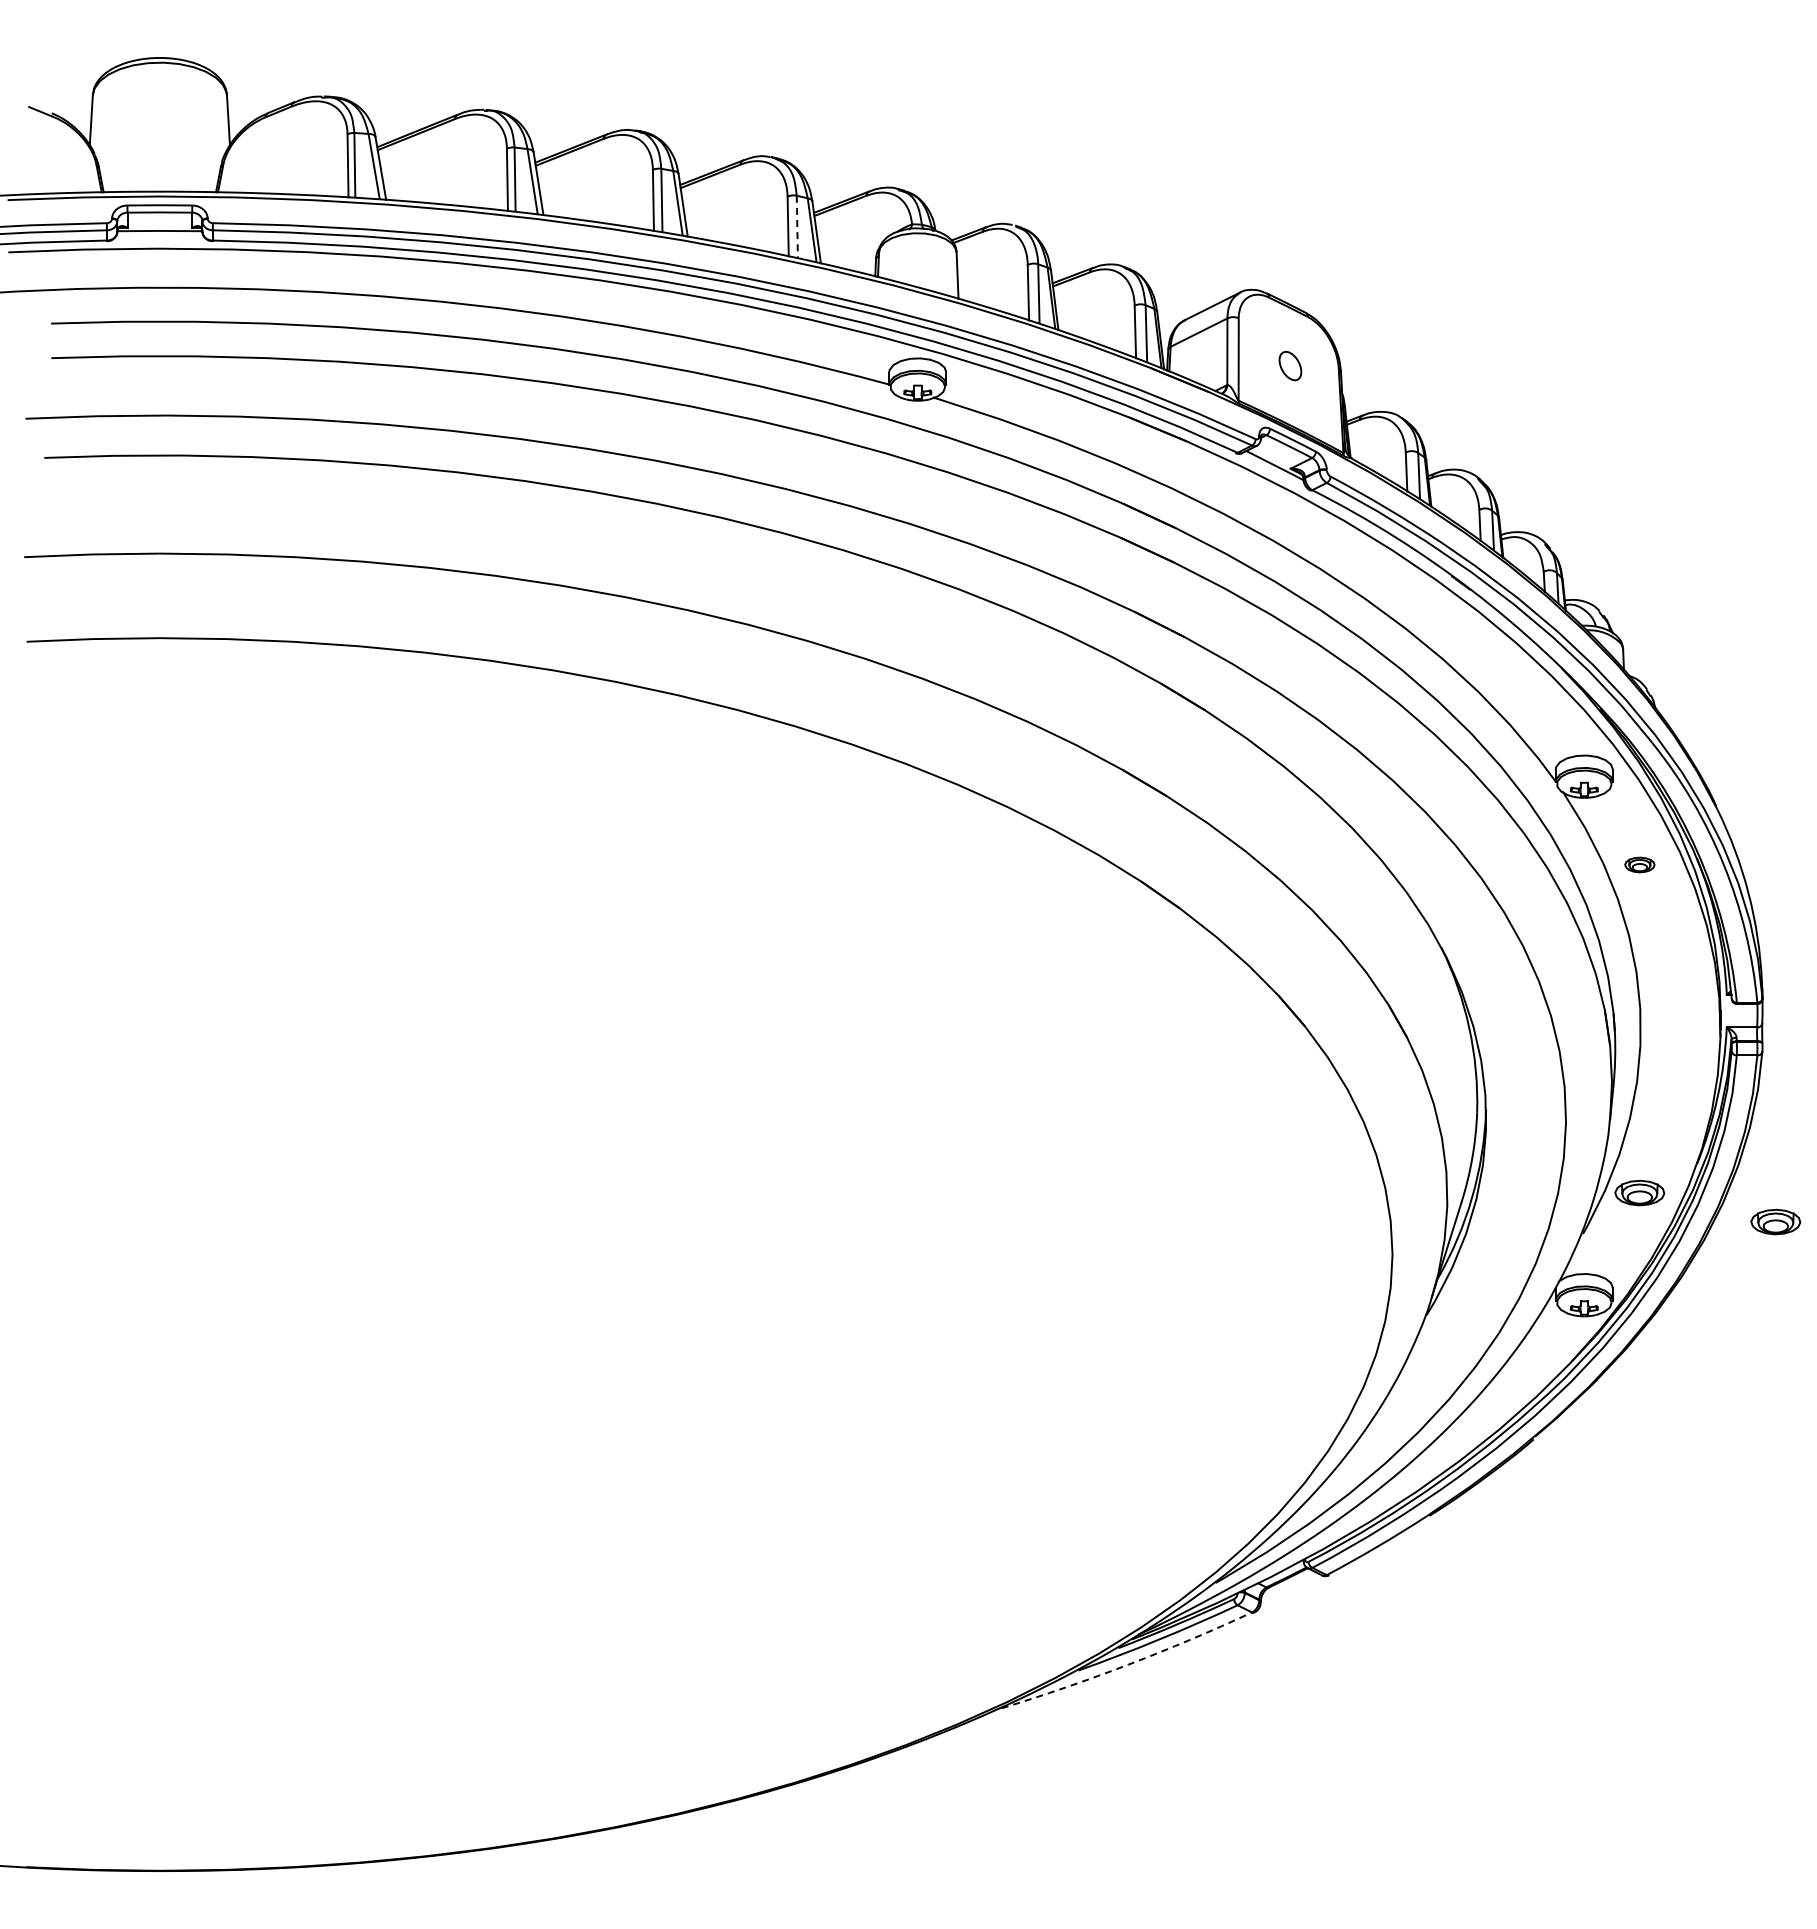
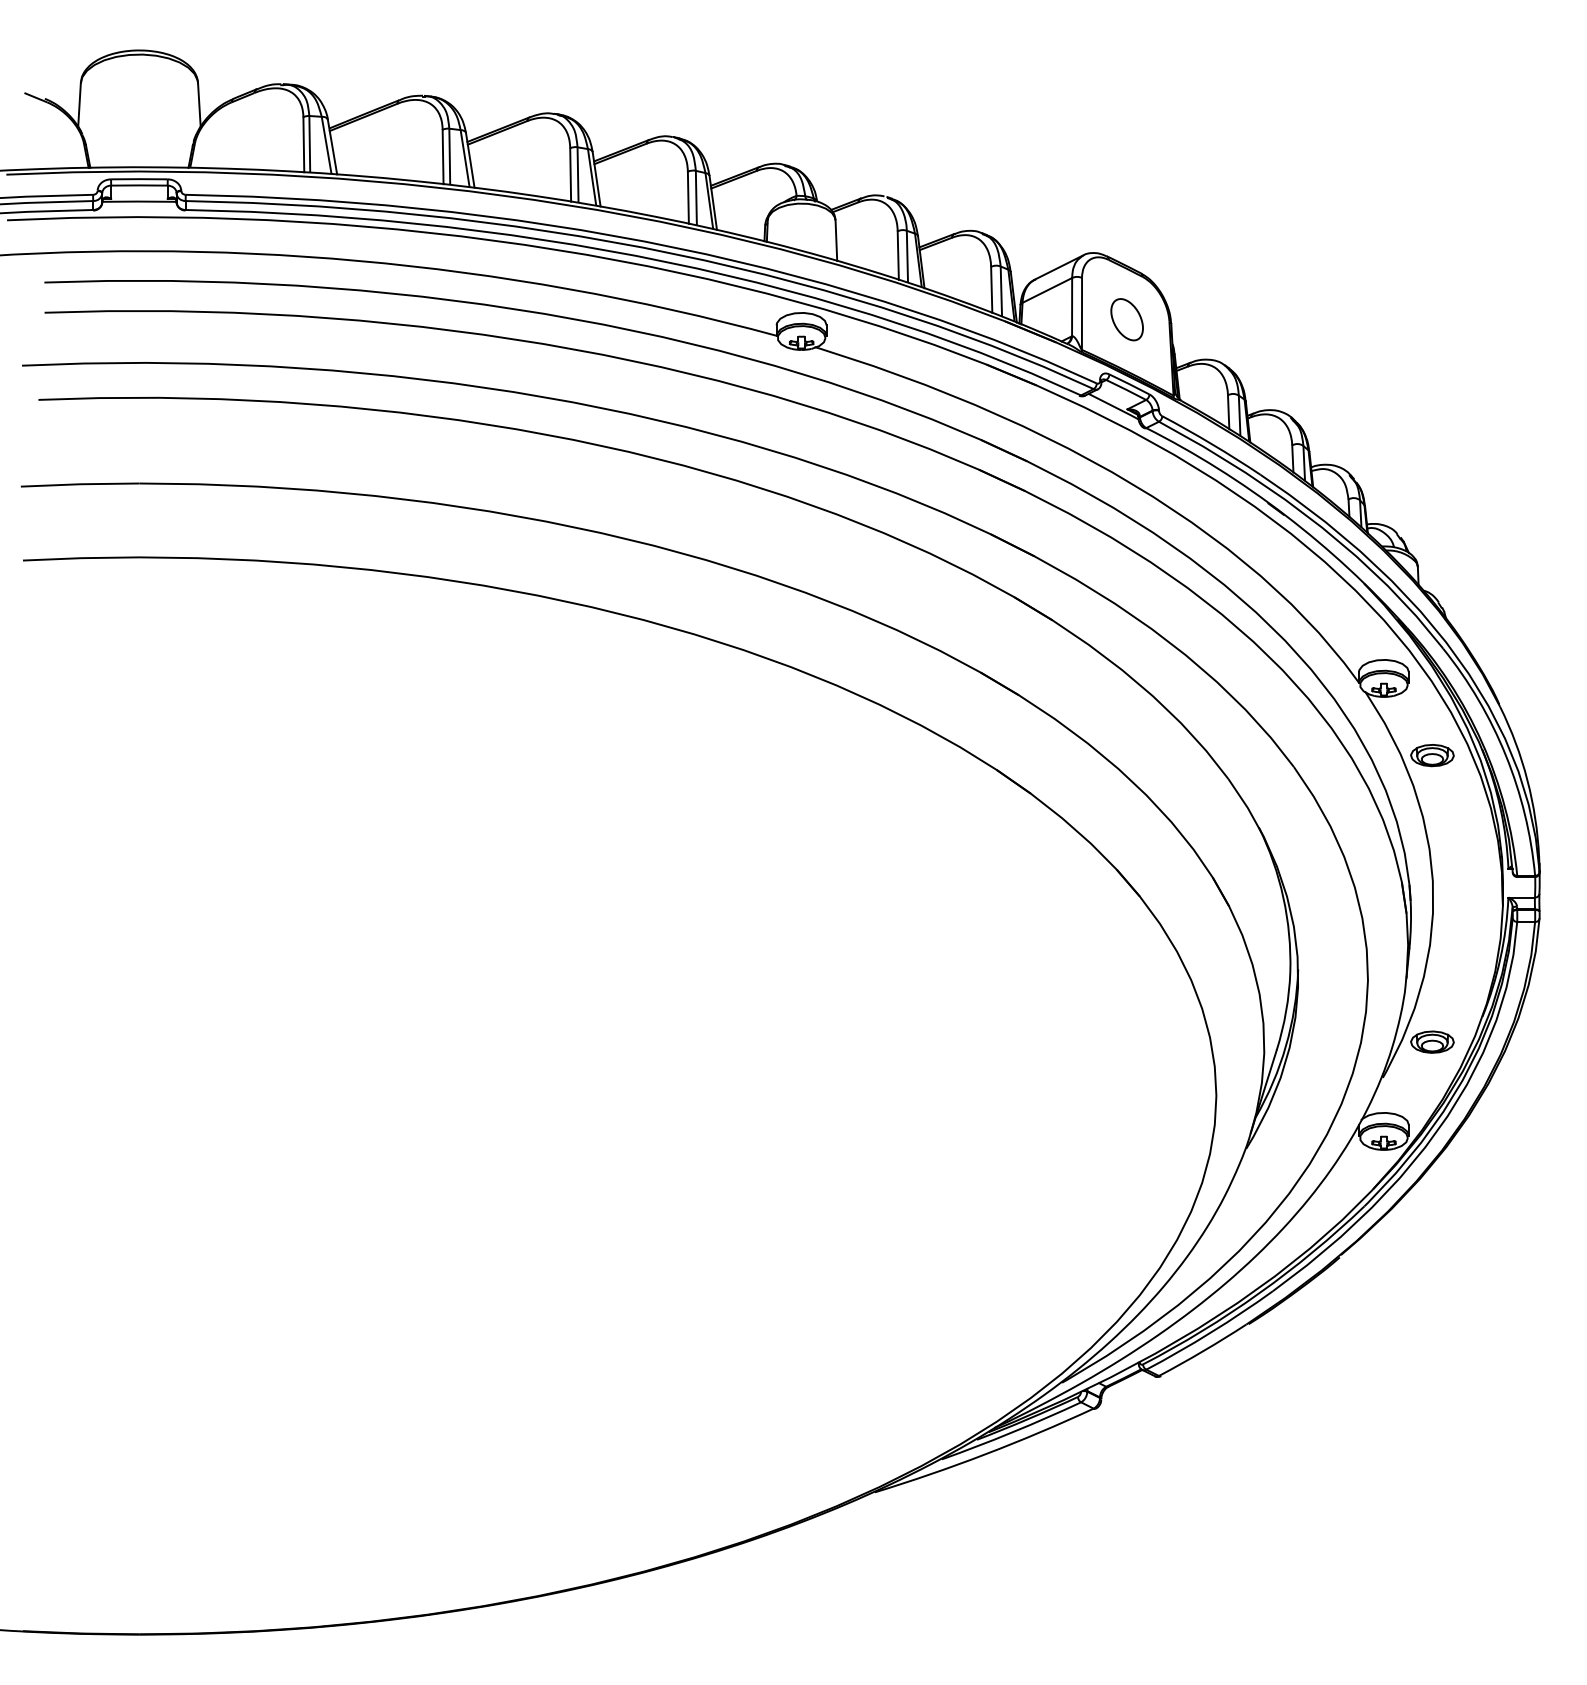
line: (797, 226) -> (696, 197), dashed -> solid
part: (1290, 365) -> (1127, 319), size x1.67
part: (1639, 864) -> (1432, 755), size x1.67
part: (1775, 1221) -> (1550, 1067), removed
arc: (1128, 1664) -> (985, 1454), dashed -> solid

